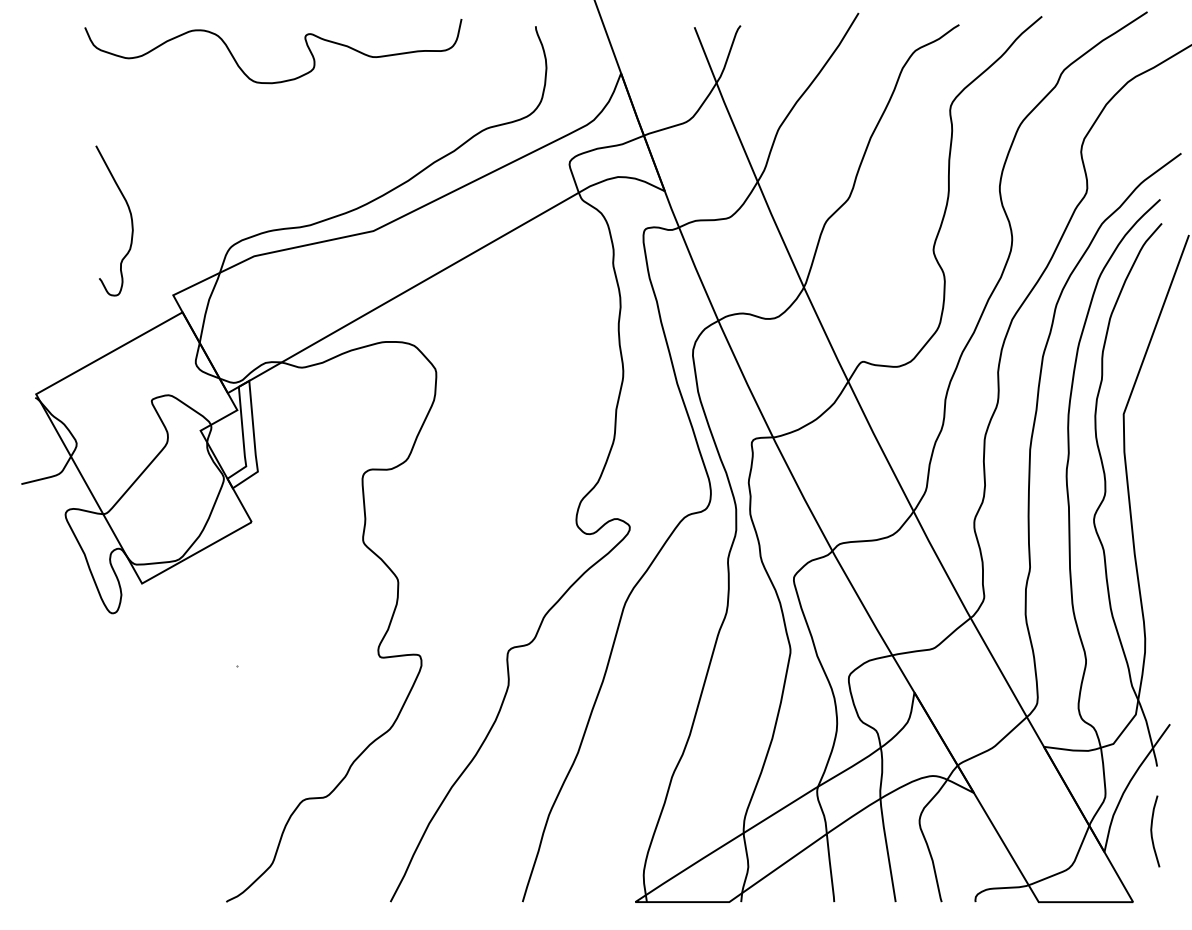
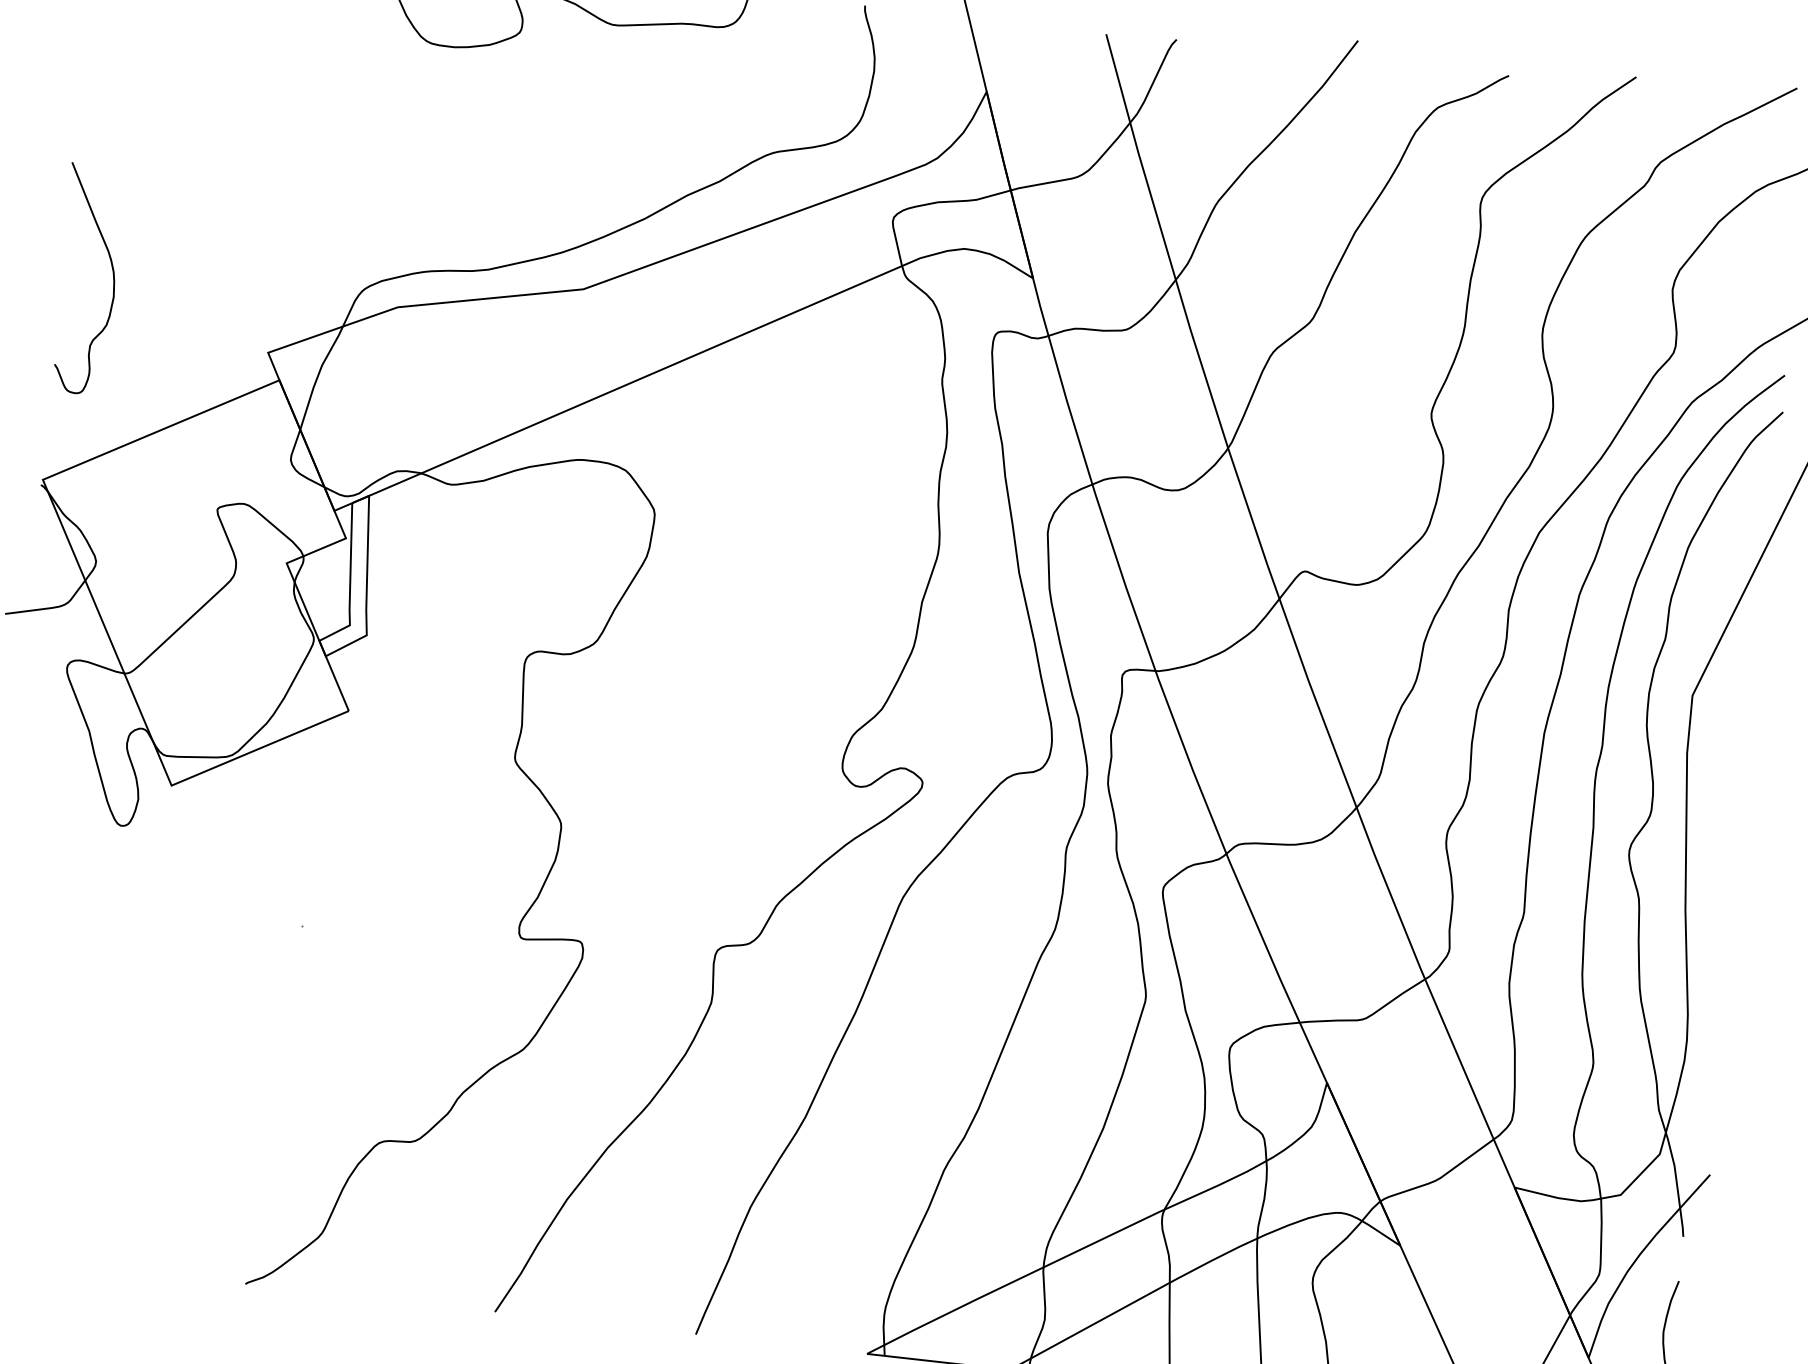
curve: (130, 218) -> (112, 278), moved

